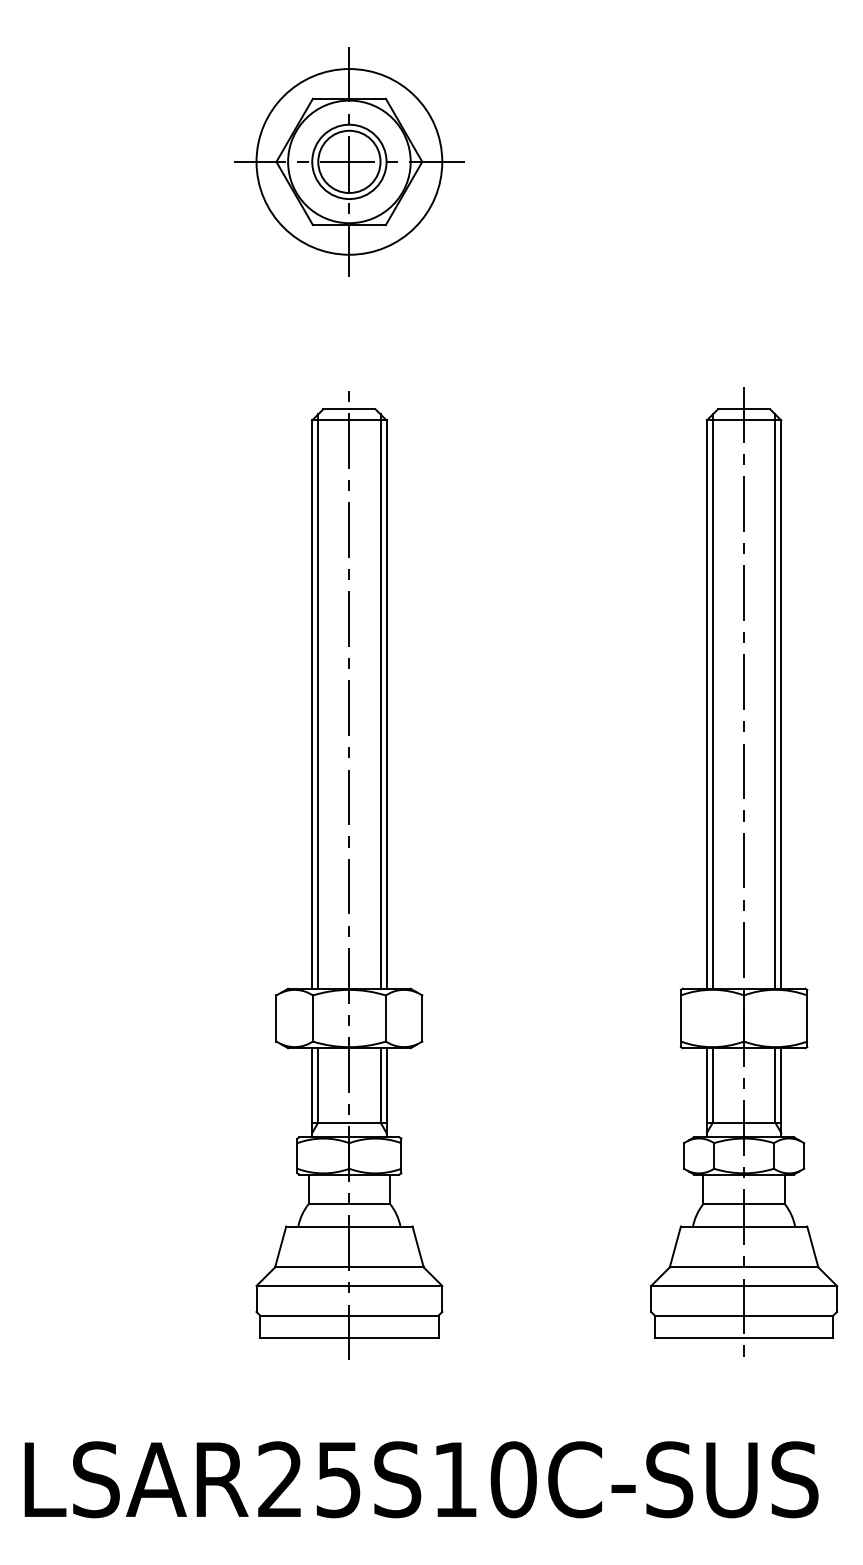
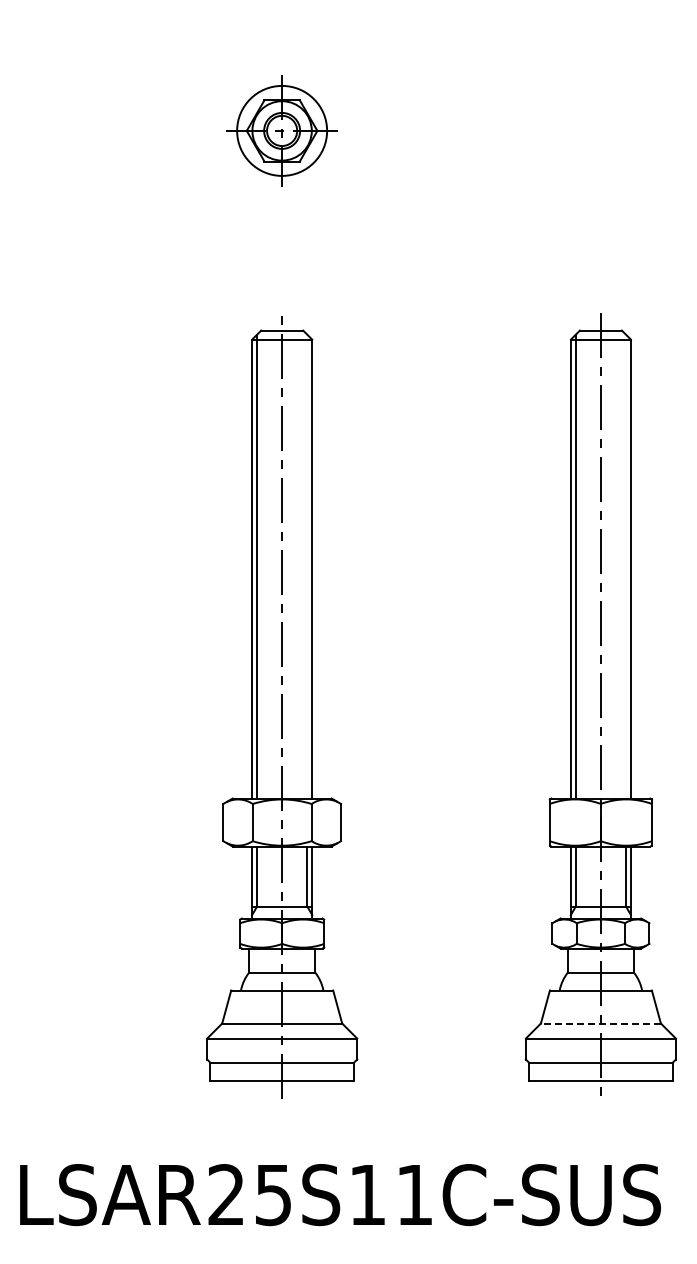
part: (348, 161) -> (281, 130), size x0.6
line: (380, 701) -> (307, 566), removed
line: (775, 701) -> (626, 566), removed
line: (743, 1267) -> (600, 1023), solid -> dashed
text: (513, 1480) -> (414, 1195), LSAR25S10C-SUS -> LSAR25S11C-SUS

